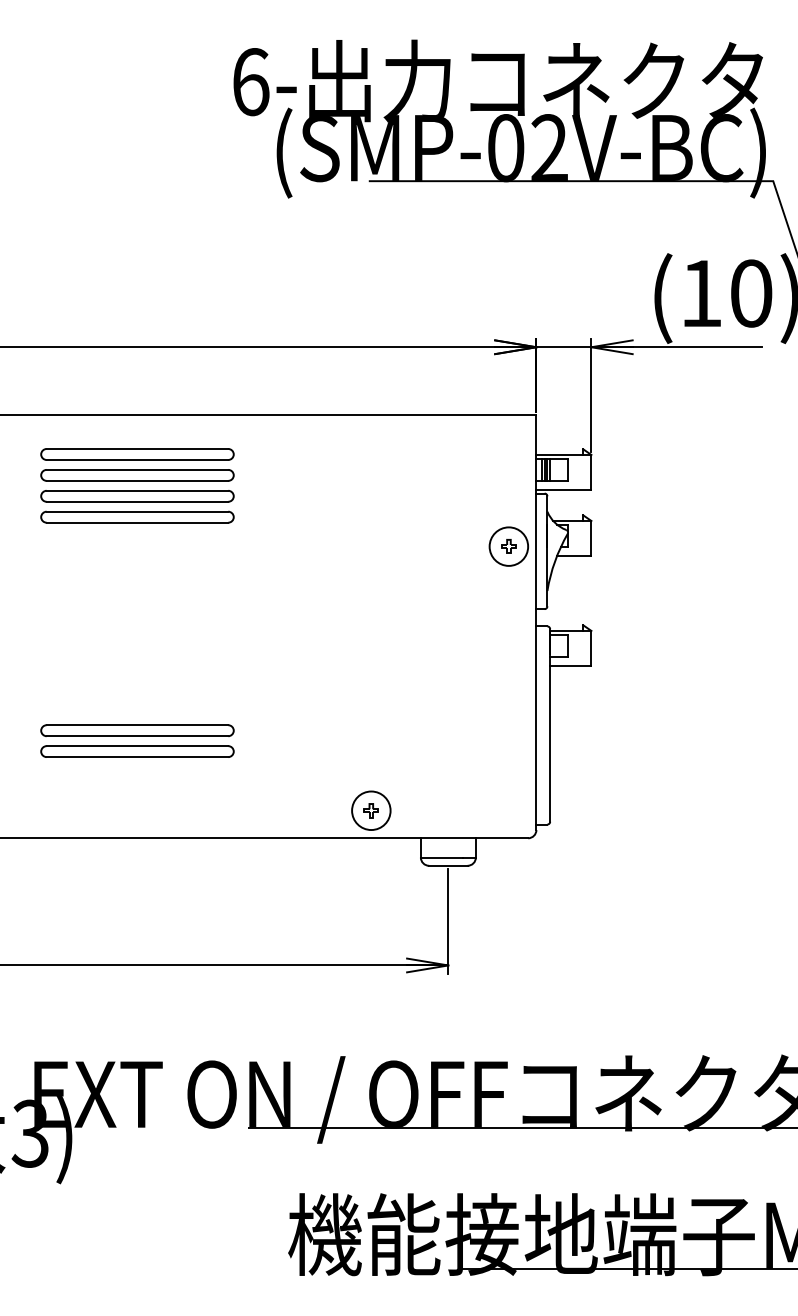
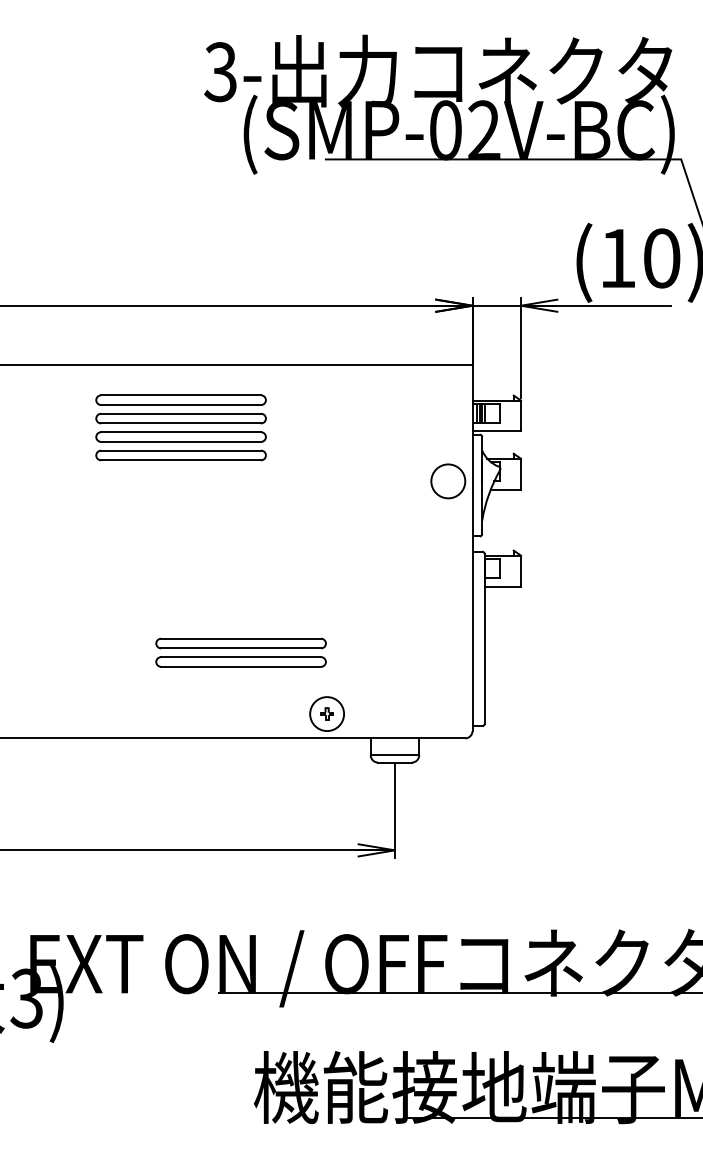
text: (250, 82) -> (220, 72), 6- -> 3-
part: (136, 485) -> (180, 427), moved
part: (509, 545) -> (448, 480), removed
part: (136, 740) -> (240, 652), moved

